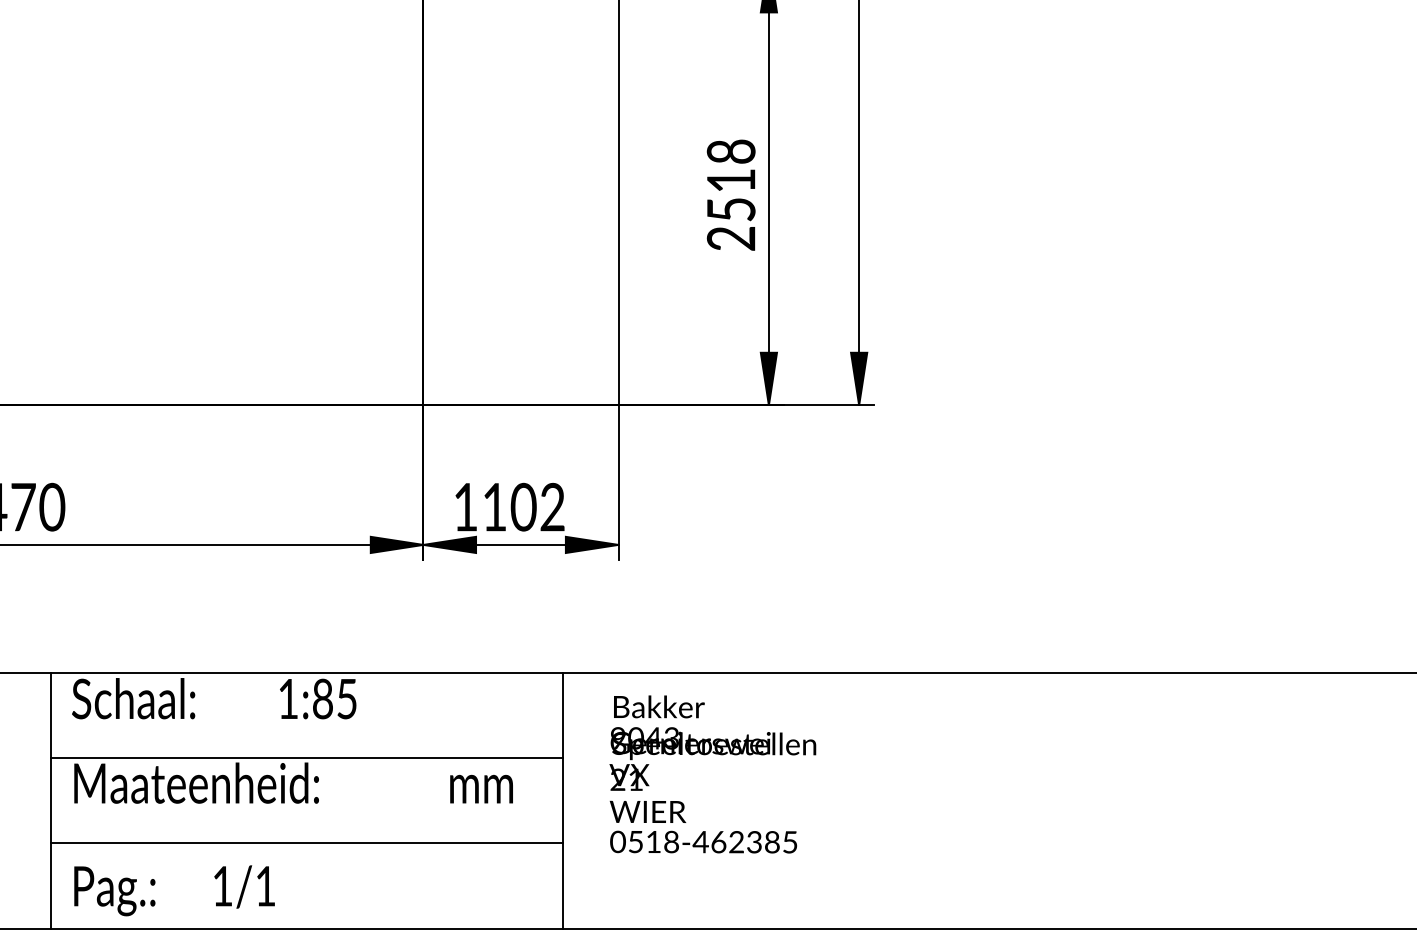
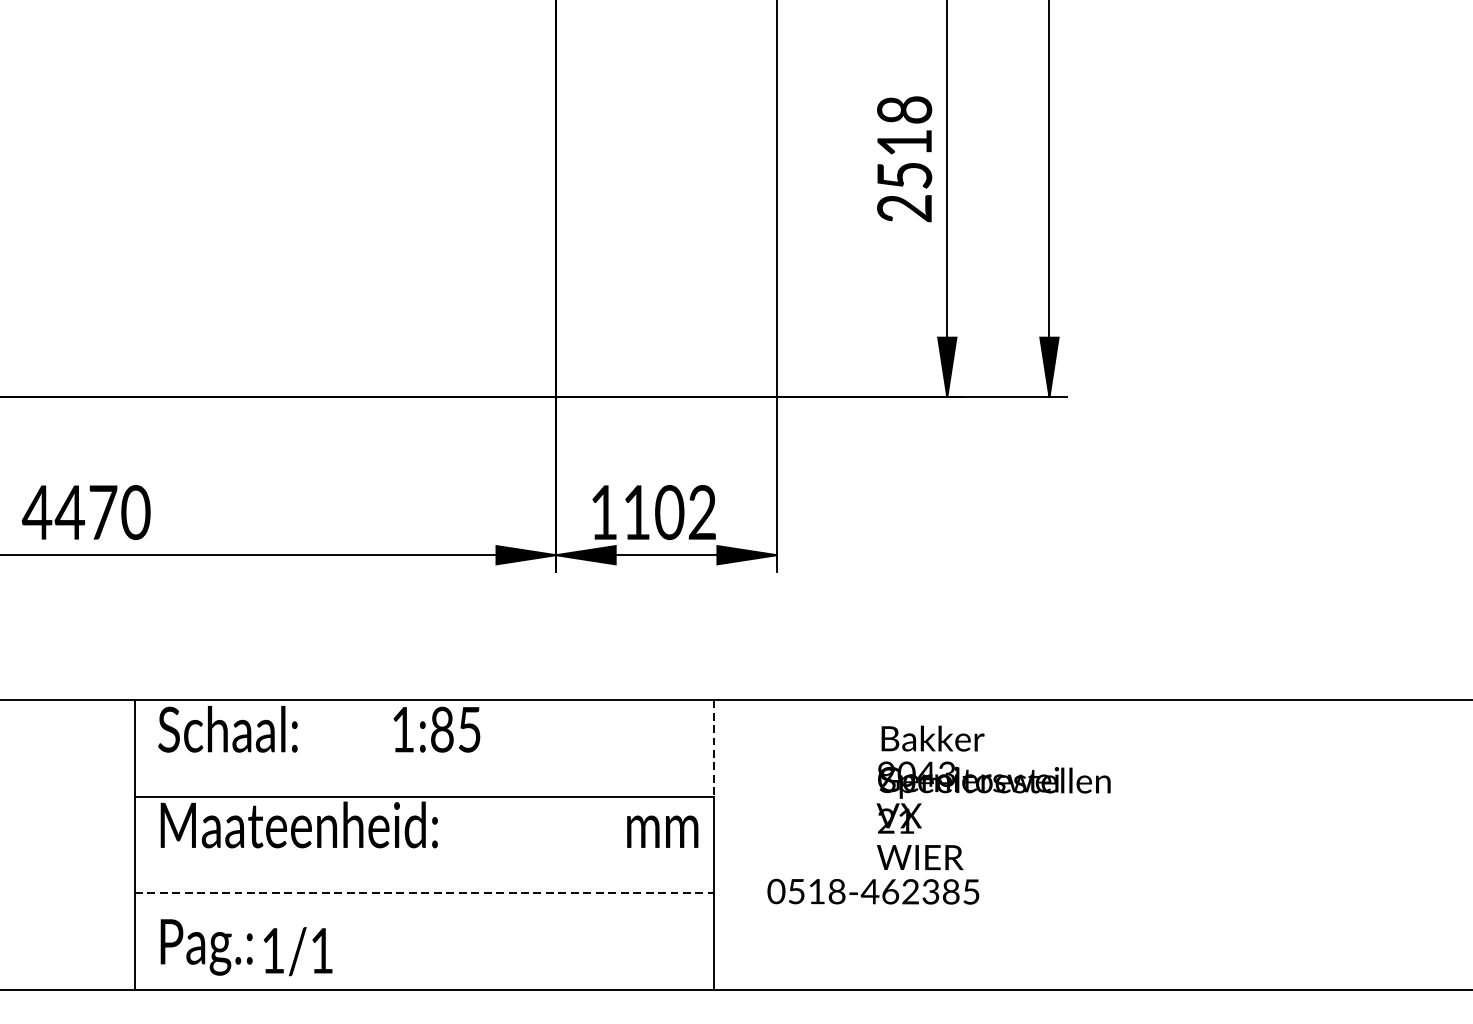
line: (562, 715) -> (713, 748), solid -> dashed
text: (712, 758) -> (993, 797), moved
text: (481, 788) -> (662, 831), moved
line: (307, 843) -> (424, 893), solid -> dashed
text: (244, 886) -> (298, 951), moved

